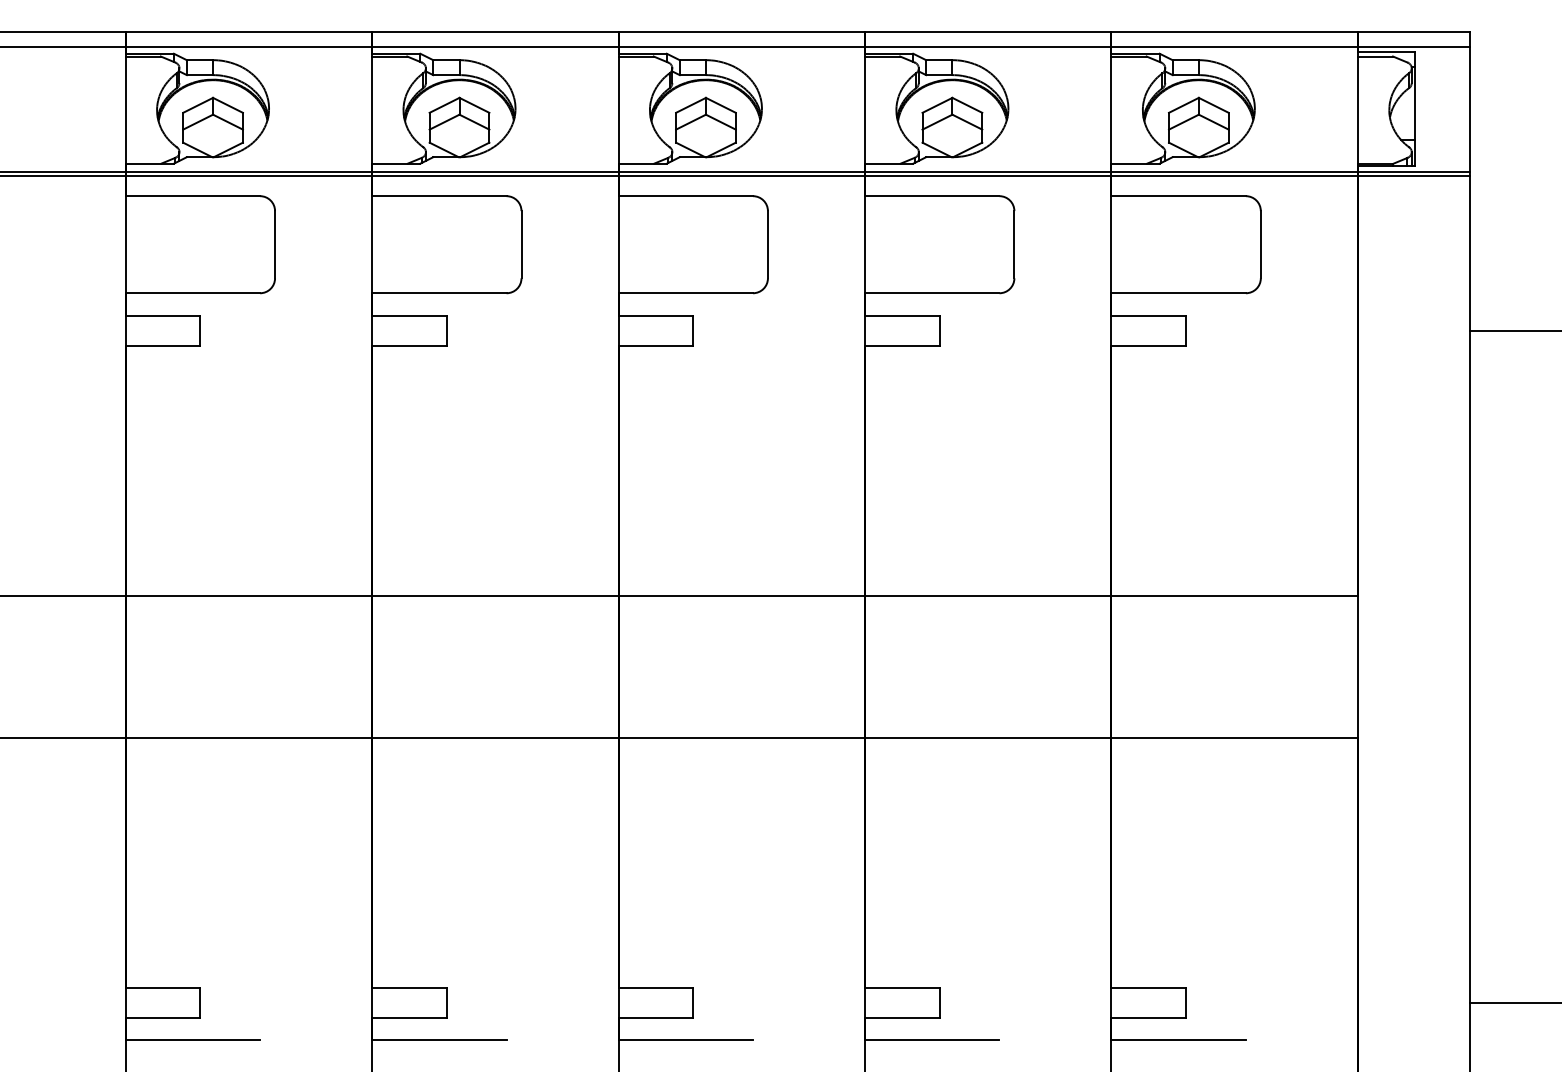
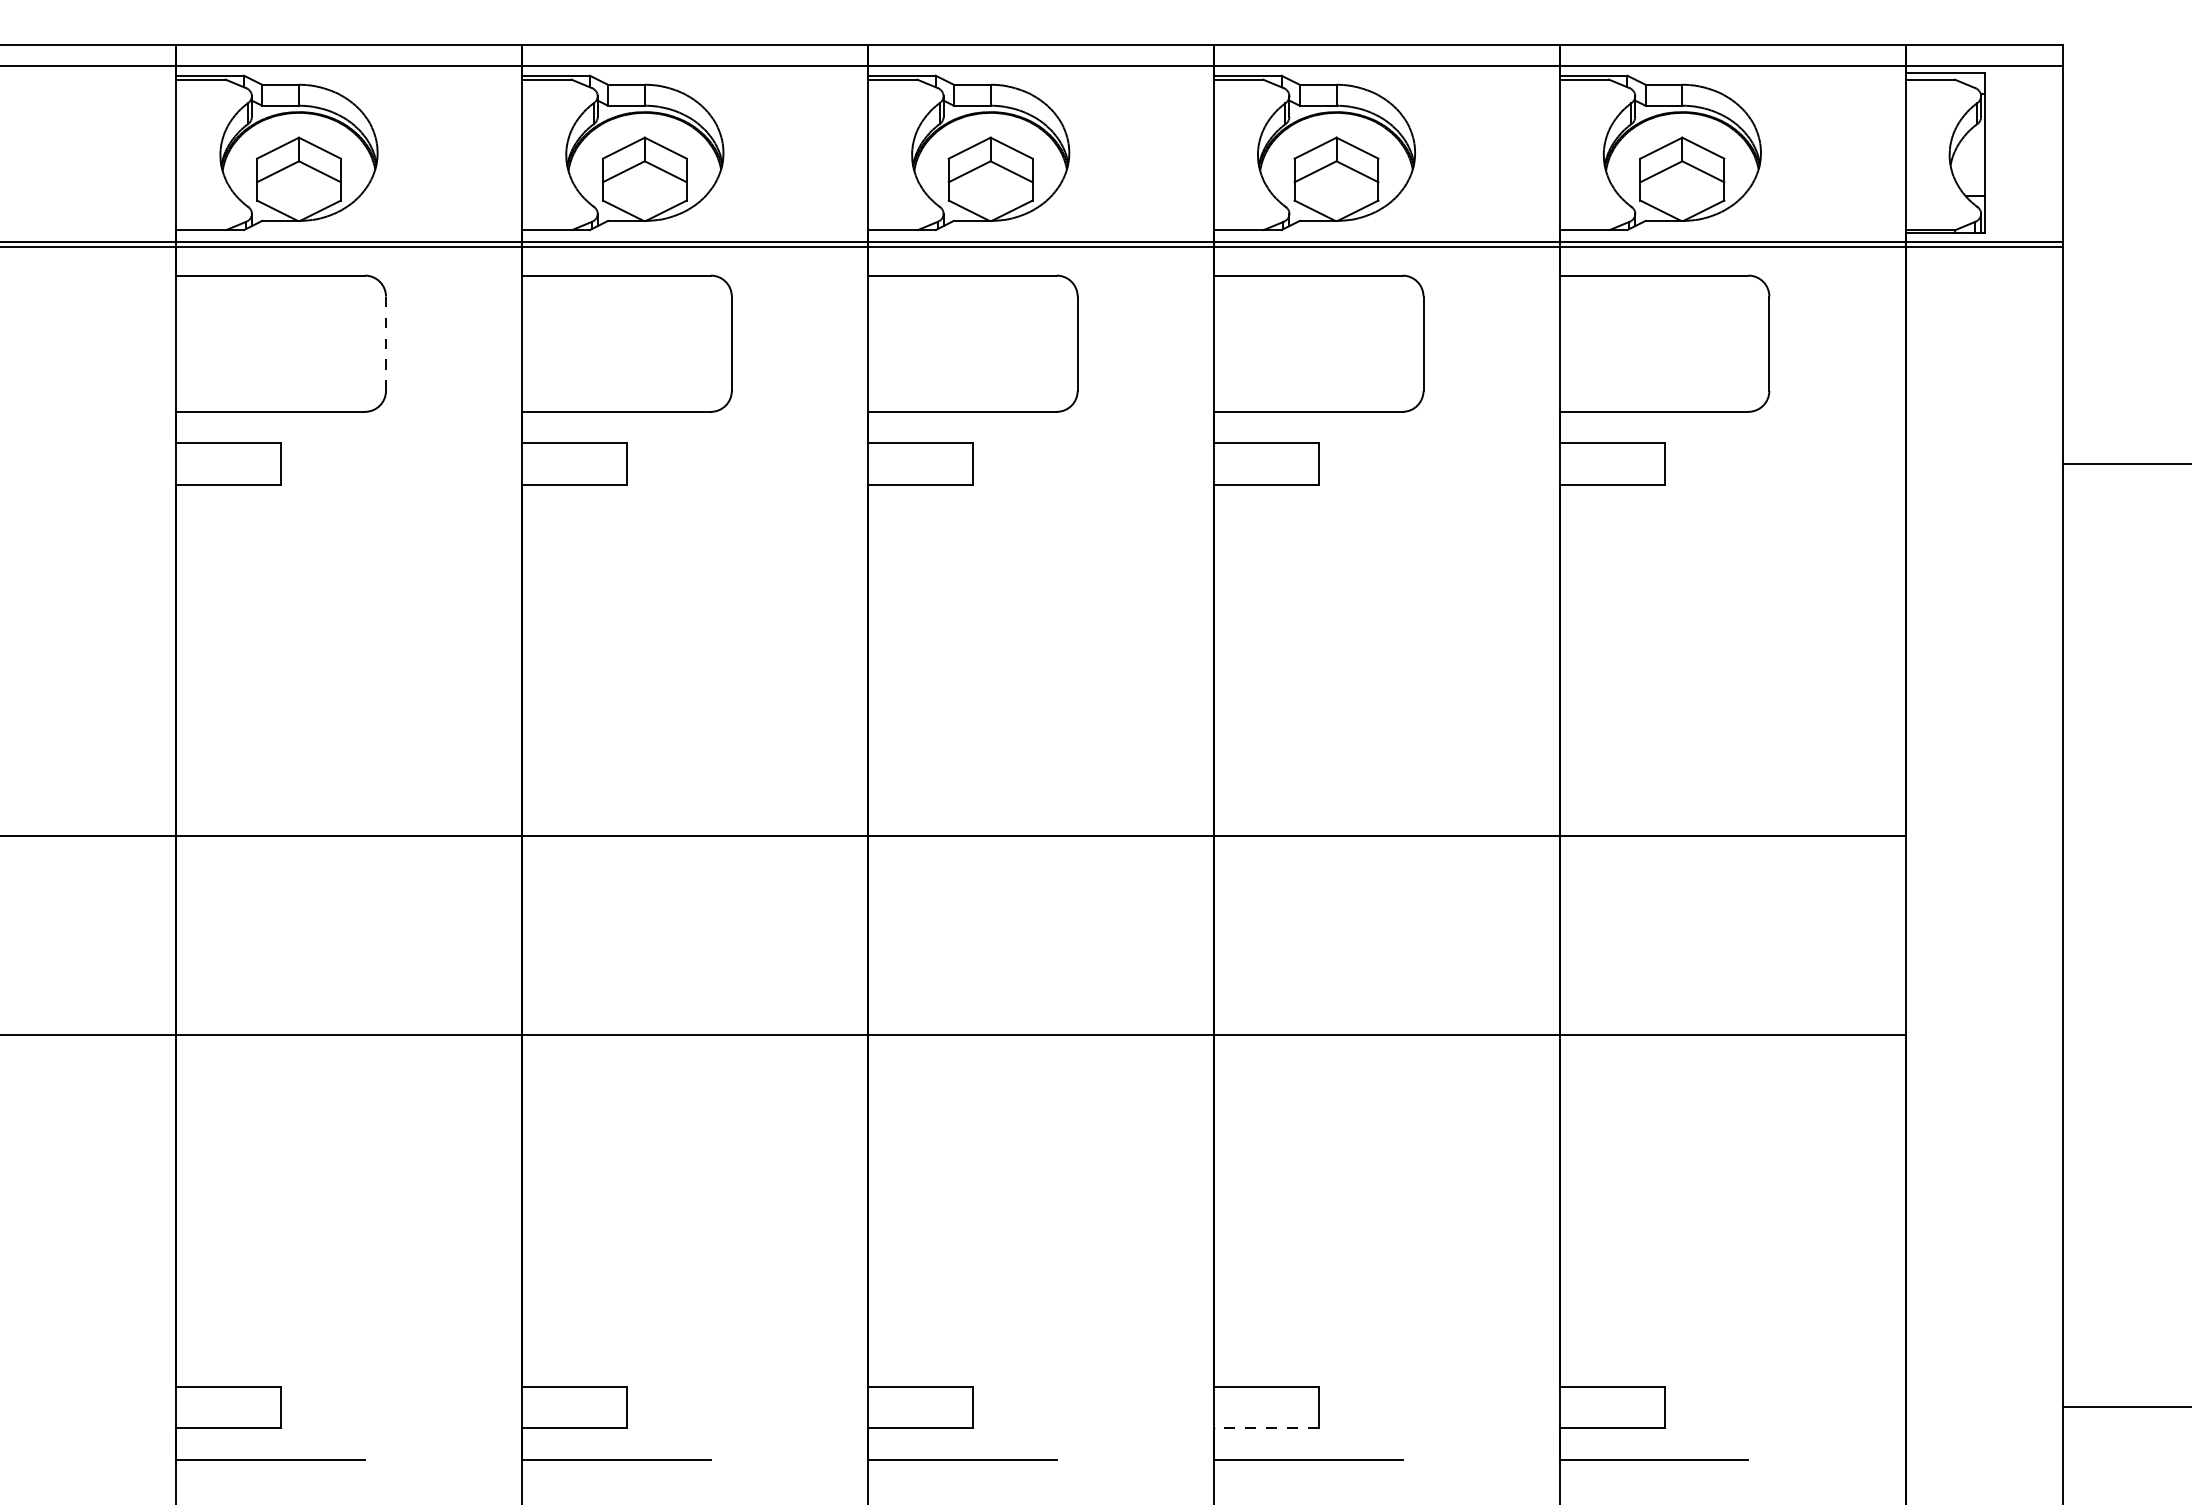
line: (275, 245) -> (386, 344), solid -> dashed
line: (901, 1017) -> (1265, 1428), solid -> dashed

